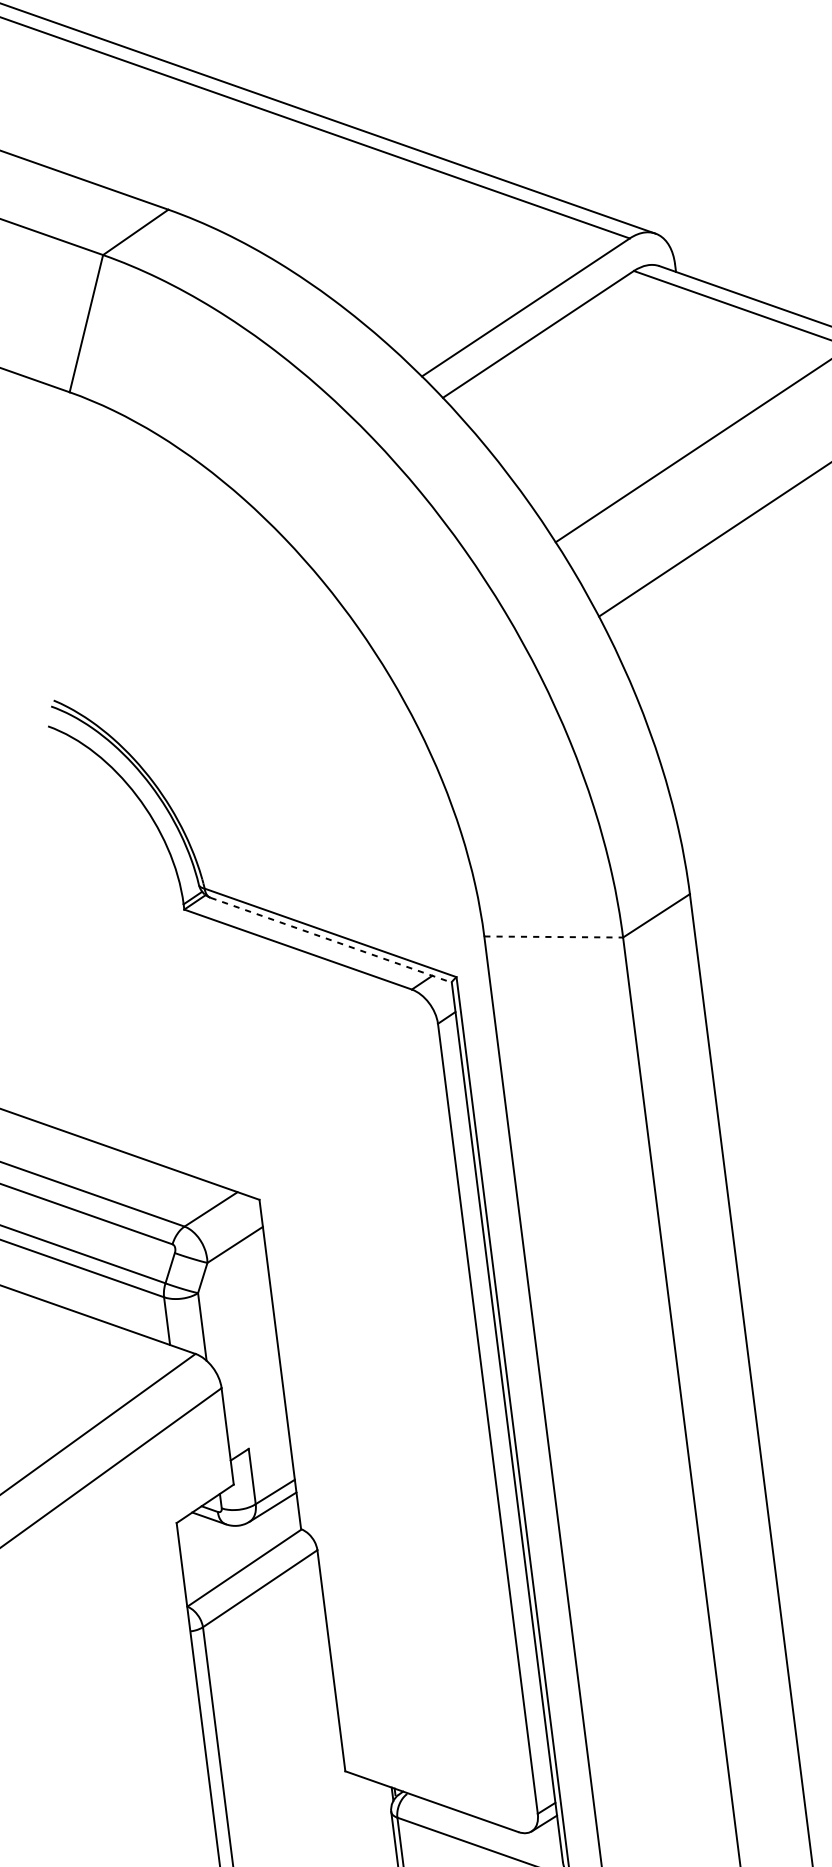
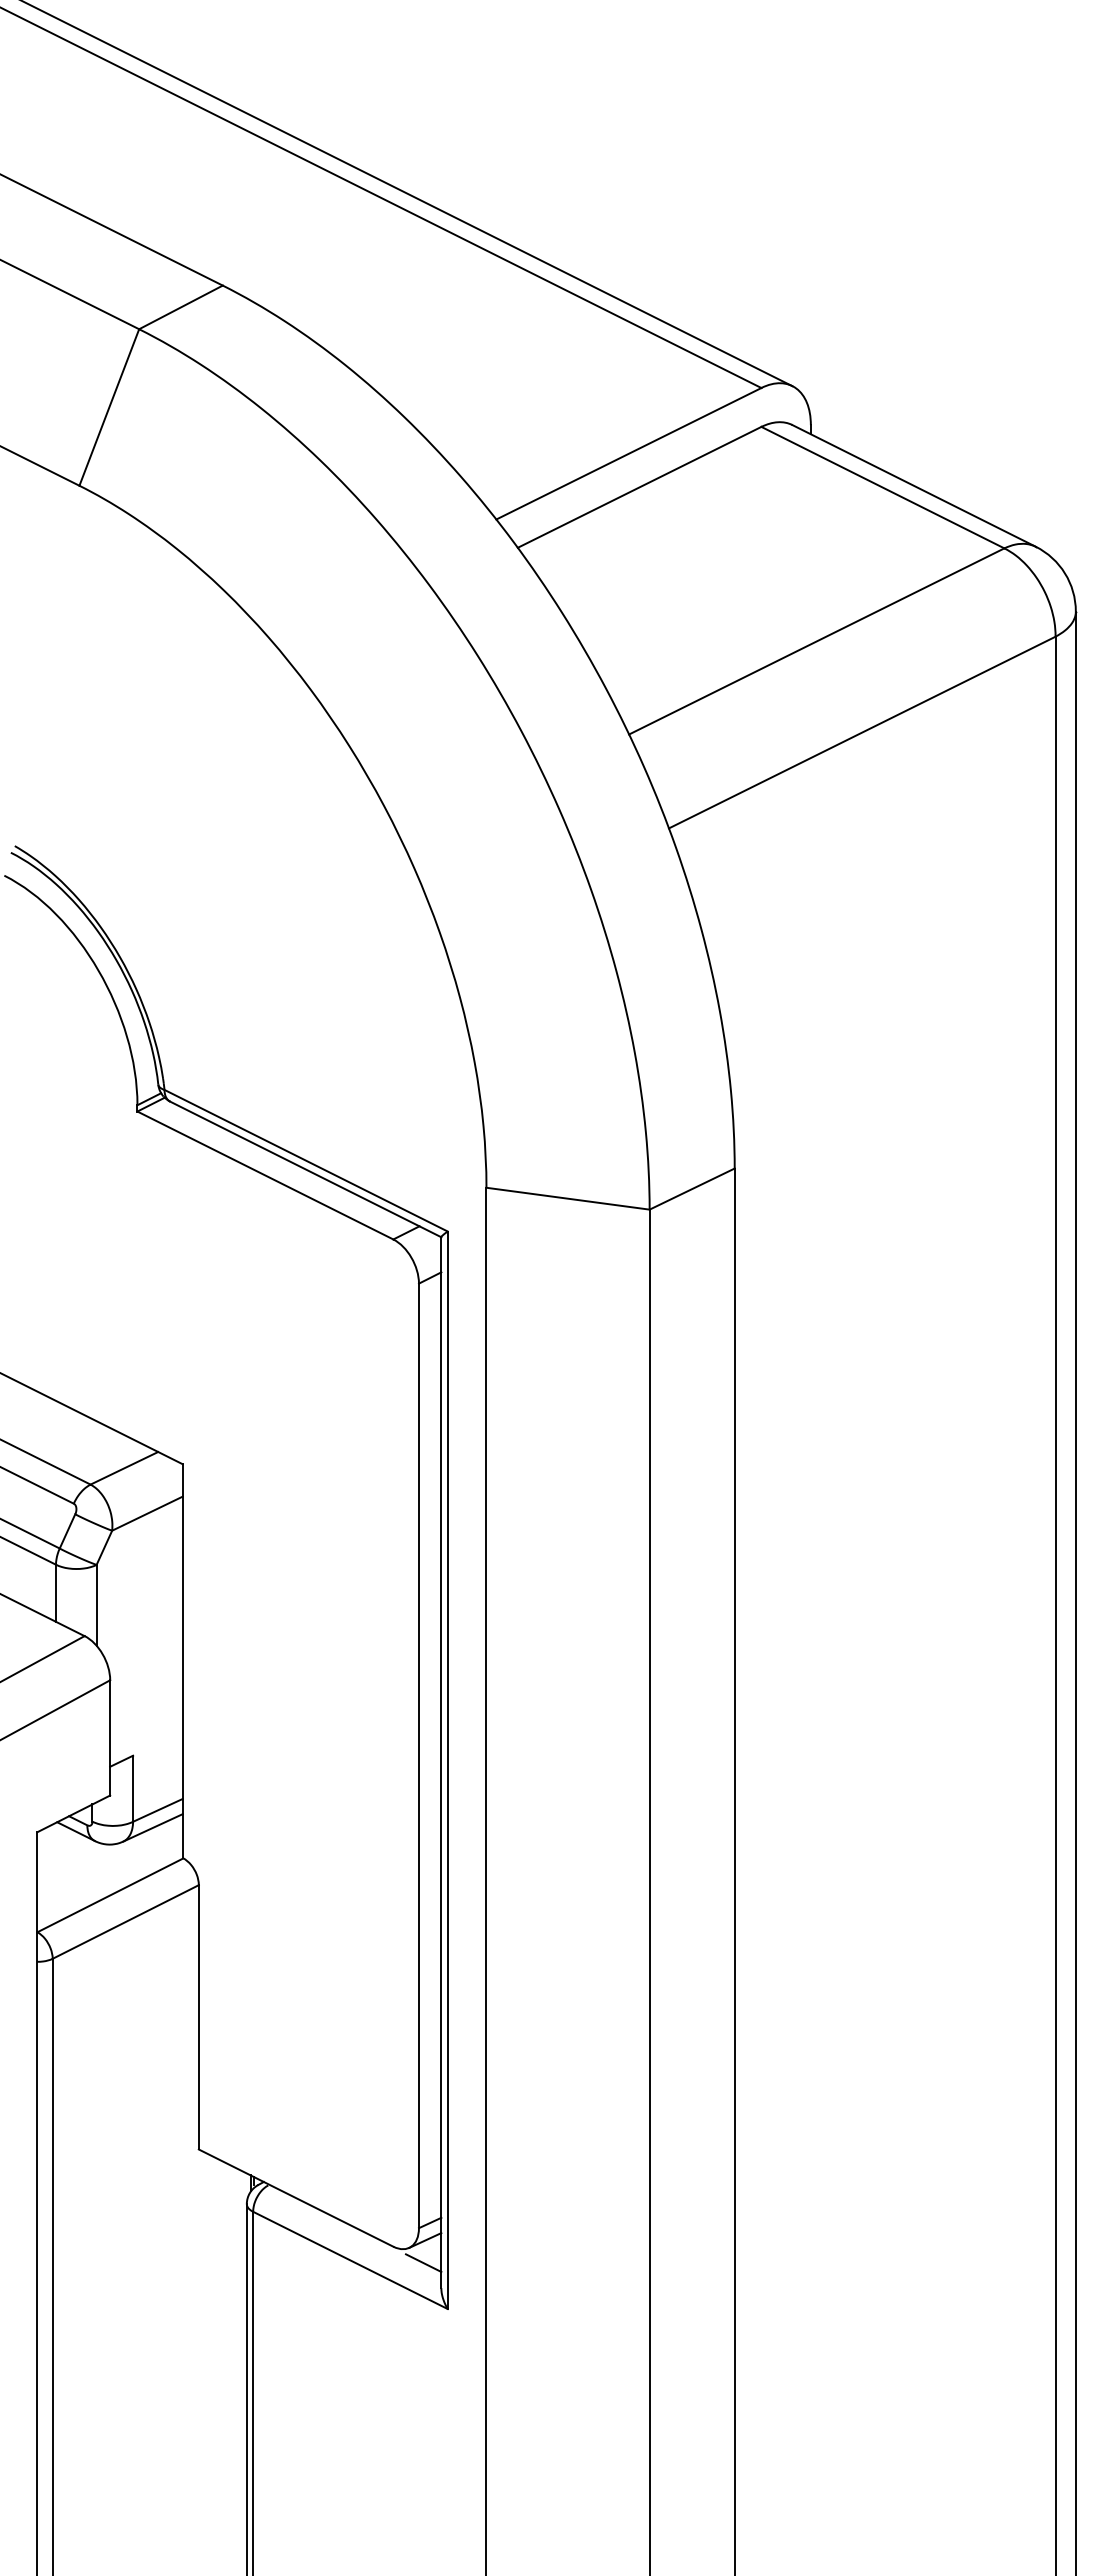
line: (554, 936) -> (568, 1198), dashed -> solid
line: (331, 940) -> (305, 1169), dashed -> solid
line: (545, 1842) -> (423, 2262), added

